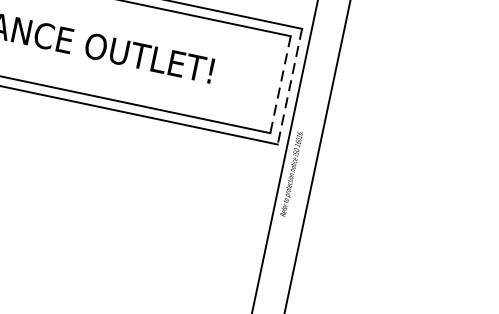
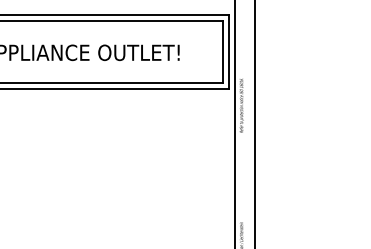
line: (281, 85) -> (223, 52), dashed -> solid
line: (290, 87) -> (229, 52), dashed -> solid

